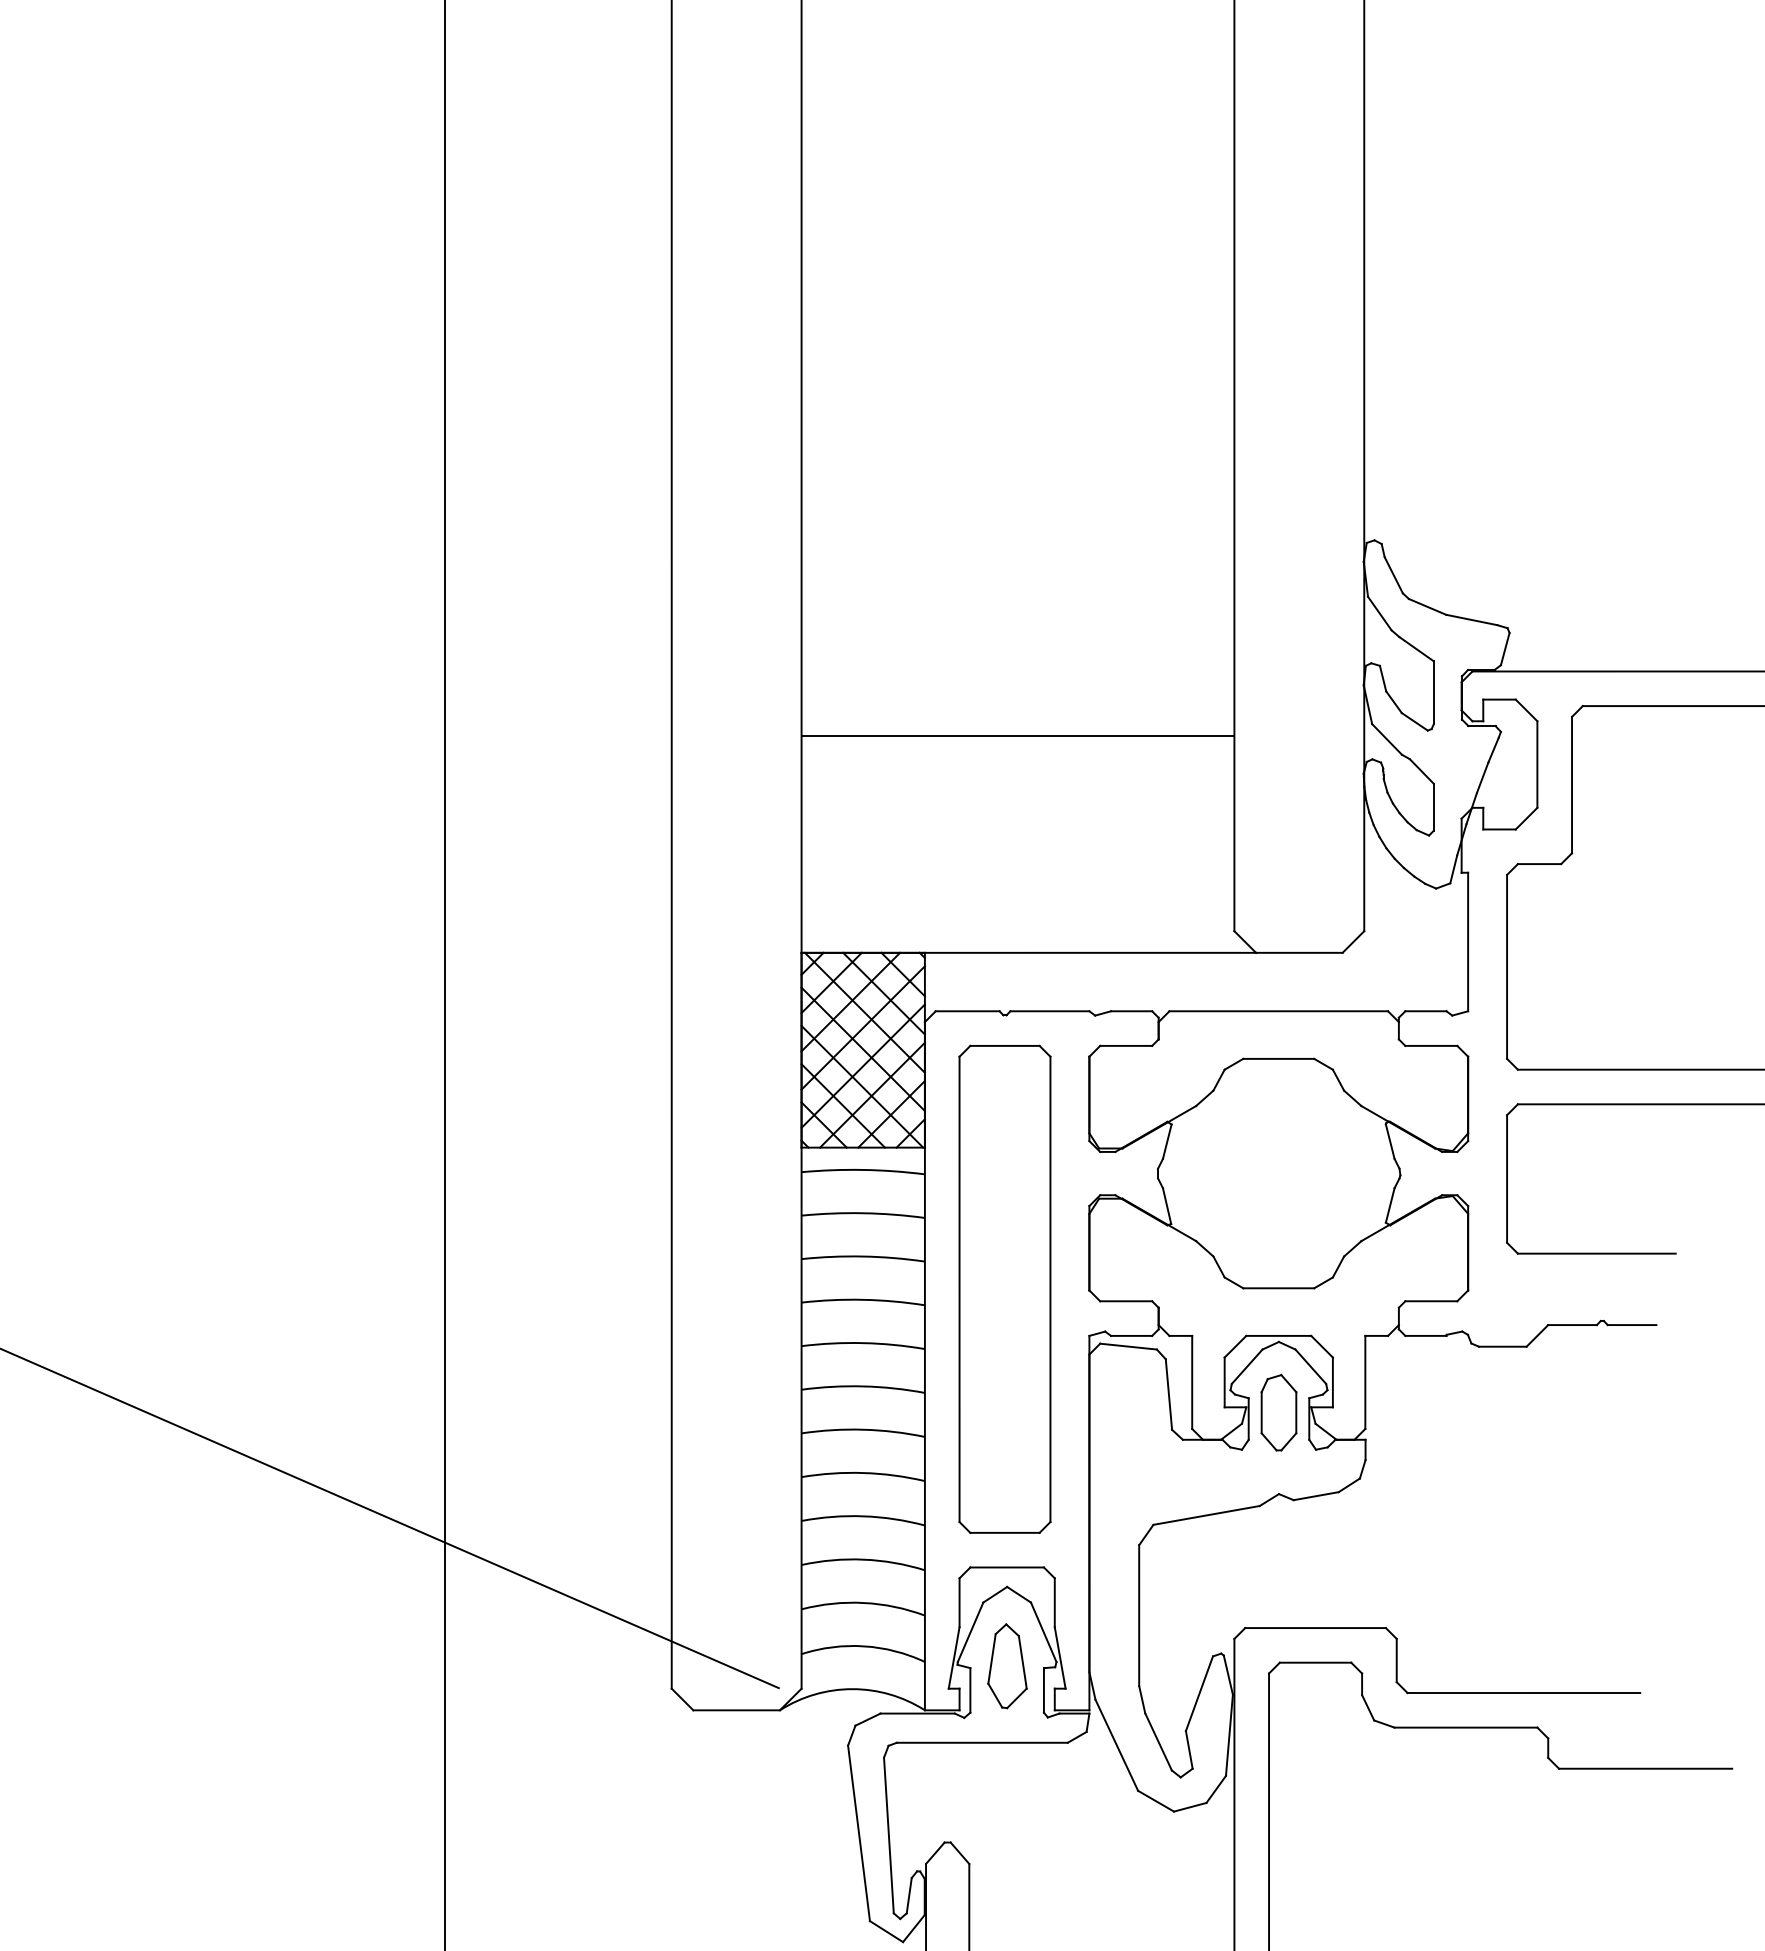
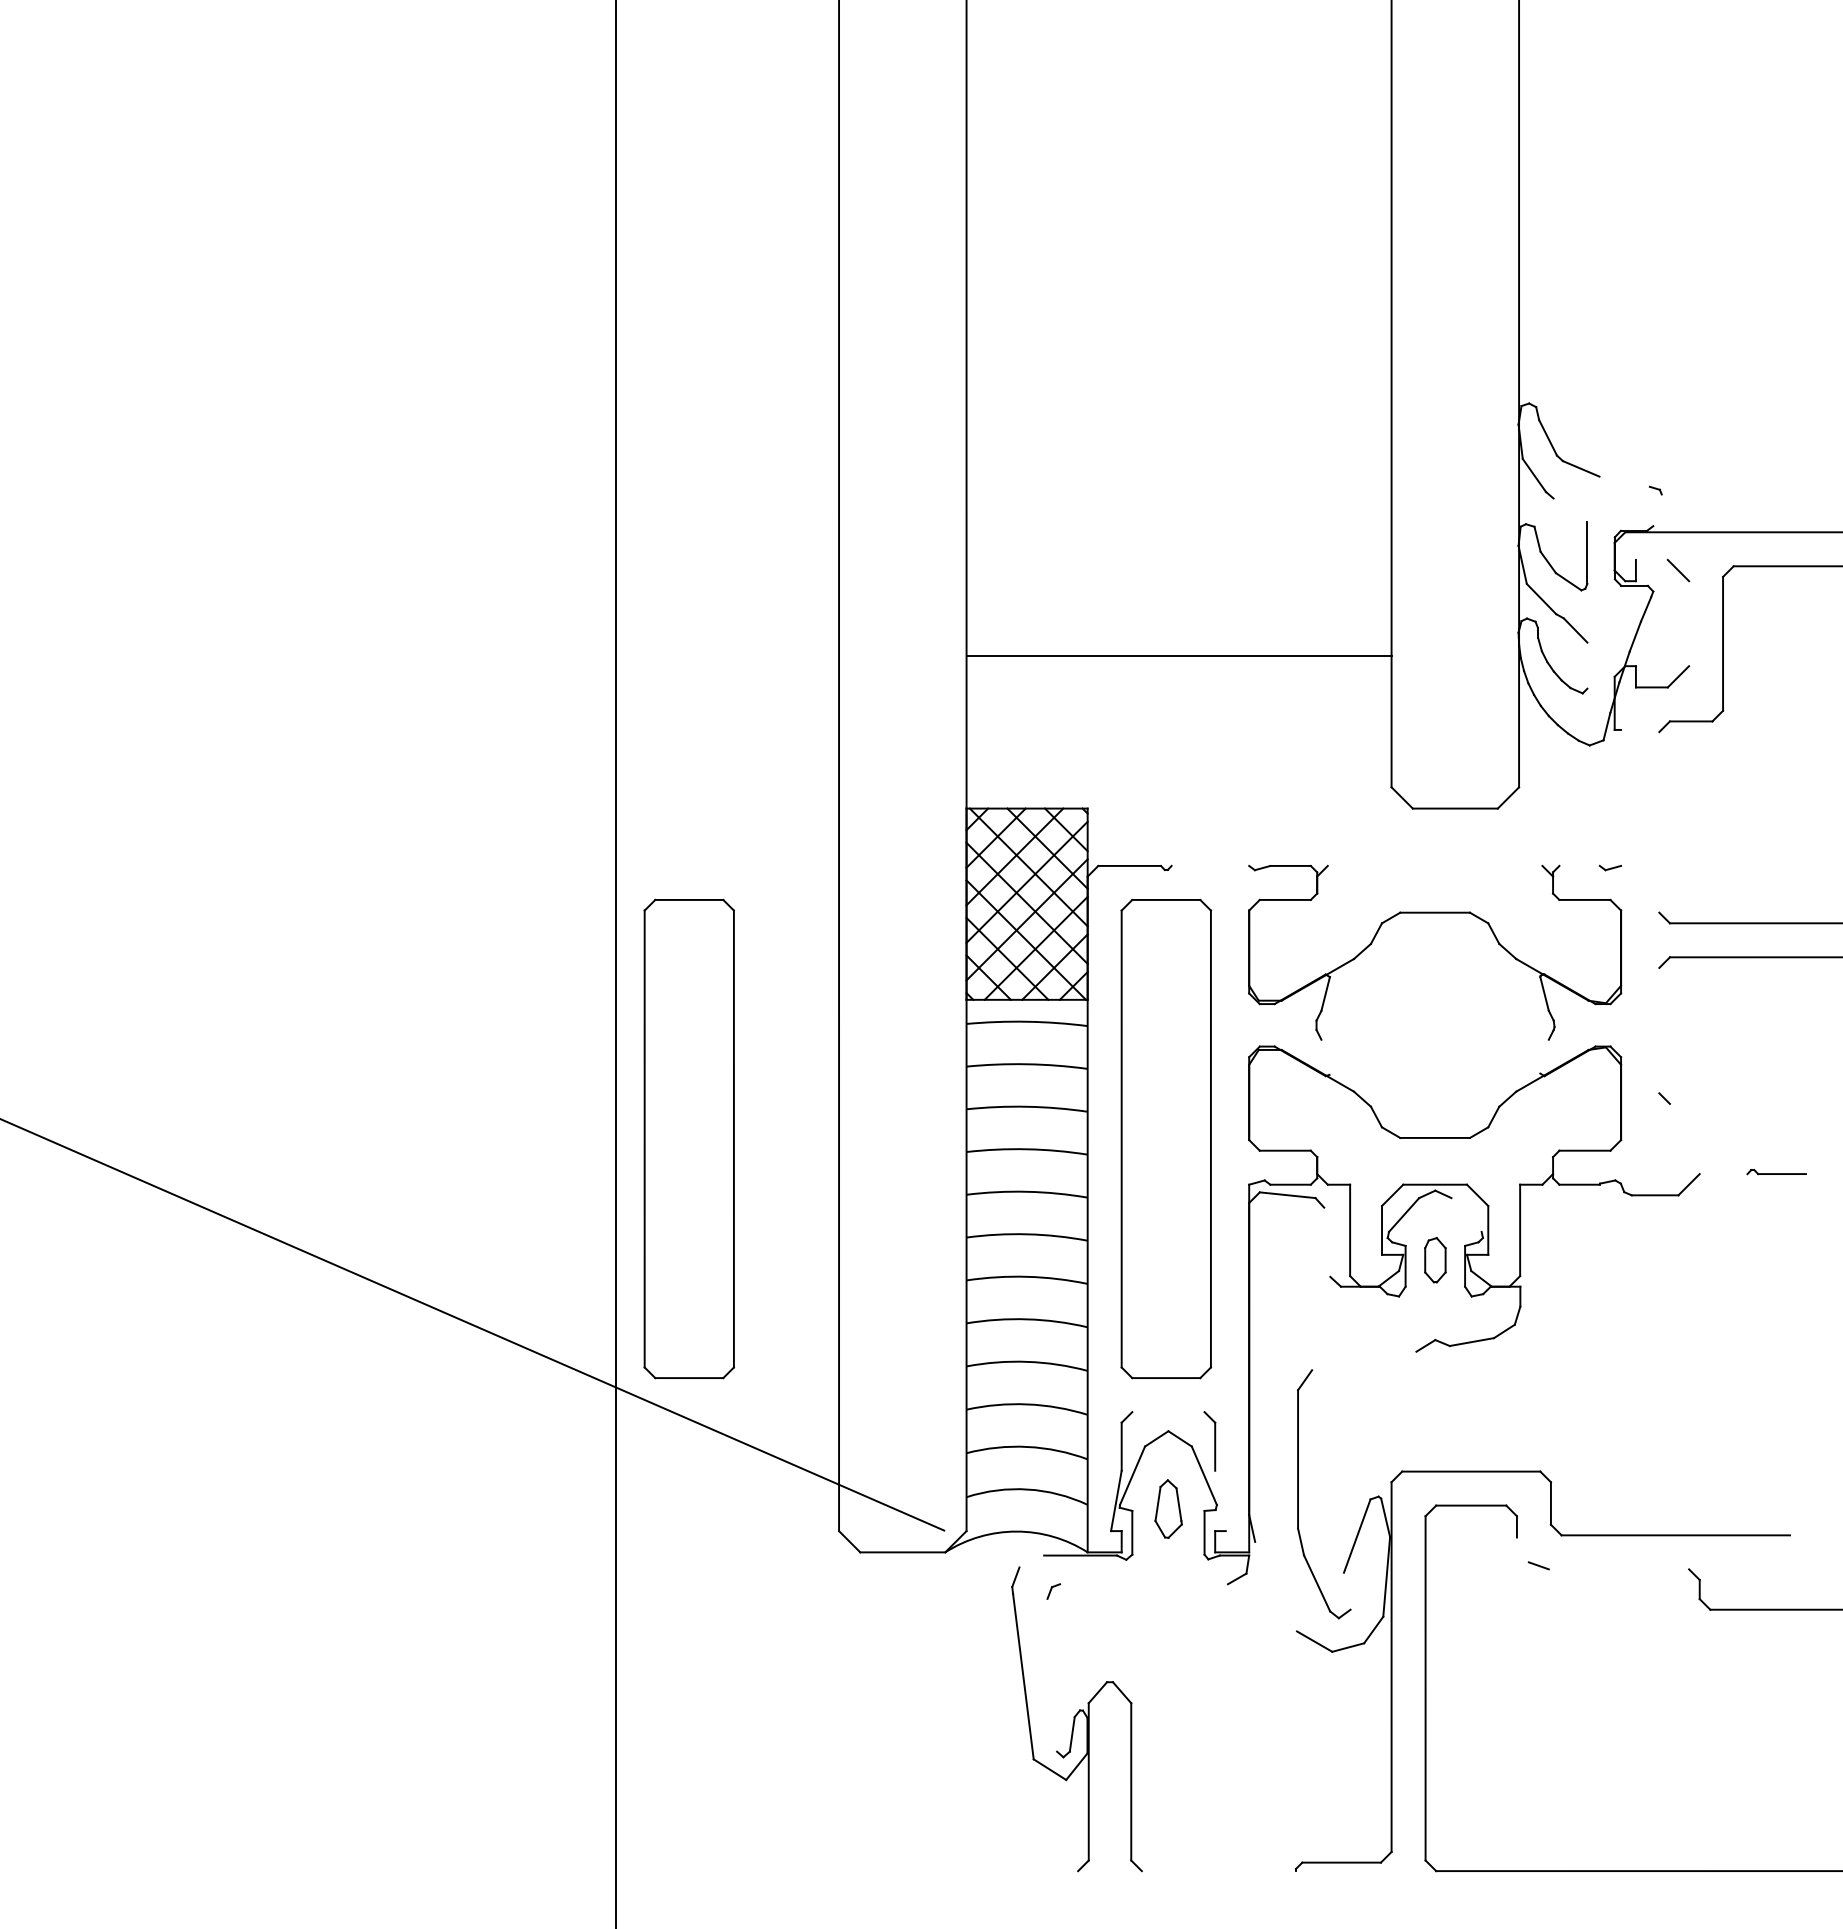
line: (1471, 619) -> (1624, 481), removed
line: (1416, 649) -> (1570, 510), removed
line: (1505, 649) -> (1657, 510), removed
line: (1499, 699) -> (1651, 559), removed
line: (1017, 736) -> (1178, 656), moved
line: (1537, 764) -> (1689, 623), removed
line: (1433, 807) -> (1587, 665), removed
line: (1468, 941) -> (1621, 797), removed
line: (1028, 952) -> (1189, 808), removed
line: (1507, 967) -> (1659, 822), removed
line: (1050, 1010) -> (1210, 865), removed
line: (1278, 1010) -> (1434, 865), removed
line: (1425, 1010) -> (1579, 865), removed
line: (1507, 1178) -> (1659, 1030), removed
line: (1167, 1205) -> (1325, 1056), removed
line: (1390, 1205) -> (1544, 1056), removed
line: (1595, 1253) -> (1746, 1103), removed
part: (518, 1288) -> (688, 1138), added
line: (1572, 1325) -> (1723, 1174), removed
line: (1310, 1366) -> (1466, 1214), removed
line: (1169, 1393) -> (1327, 1241), removed
part: (1279, 1413) -> (1435, 1260), size x0.6
line: (1206, 1514) -> (1364, 1360), removed
line: (1007, 1567) -> (1168, 1412), removed
line: (1060, 1657) -> (1220, 1500), removed
part: (1007, 1665) -> (1168, 1508), size x0.7
line: (1367, 1707) -> (1522, 1549), removed
line: (867, 1719) -> (1031, 1561), removed
line: (1465, 1727) -> (1618, 1569), removed
line: (981, 1743) -> (1143, 1584), removed
line: (1117, 1745) -> (1276, 1586), removed
line: (1188, 1749) -> (1346, 1590), removed
line: (889, 1834) -> (1052, 1674), removed

